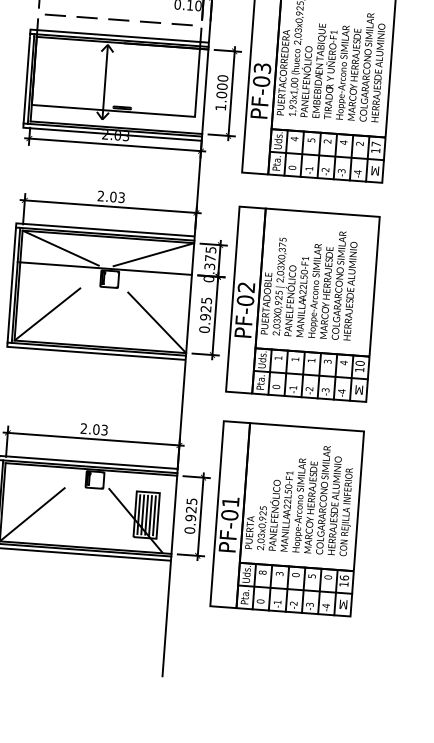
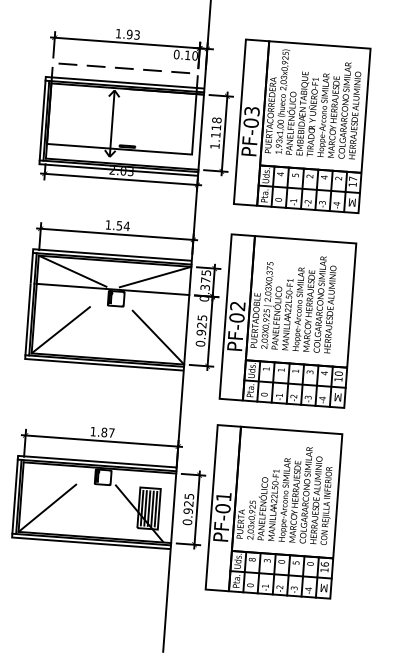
text: (222, 86) -> (216, 127), 1.000 -> 1.118
text: (111, 196) -> (117, 225), 2.03 -> 1.54
text: (94, 428) -> (102, 431), 2.03 -> 1.87

